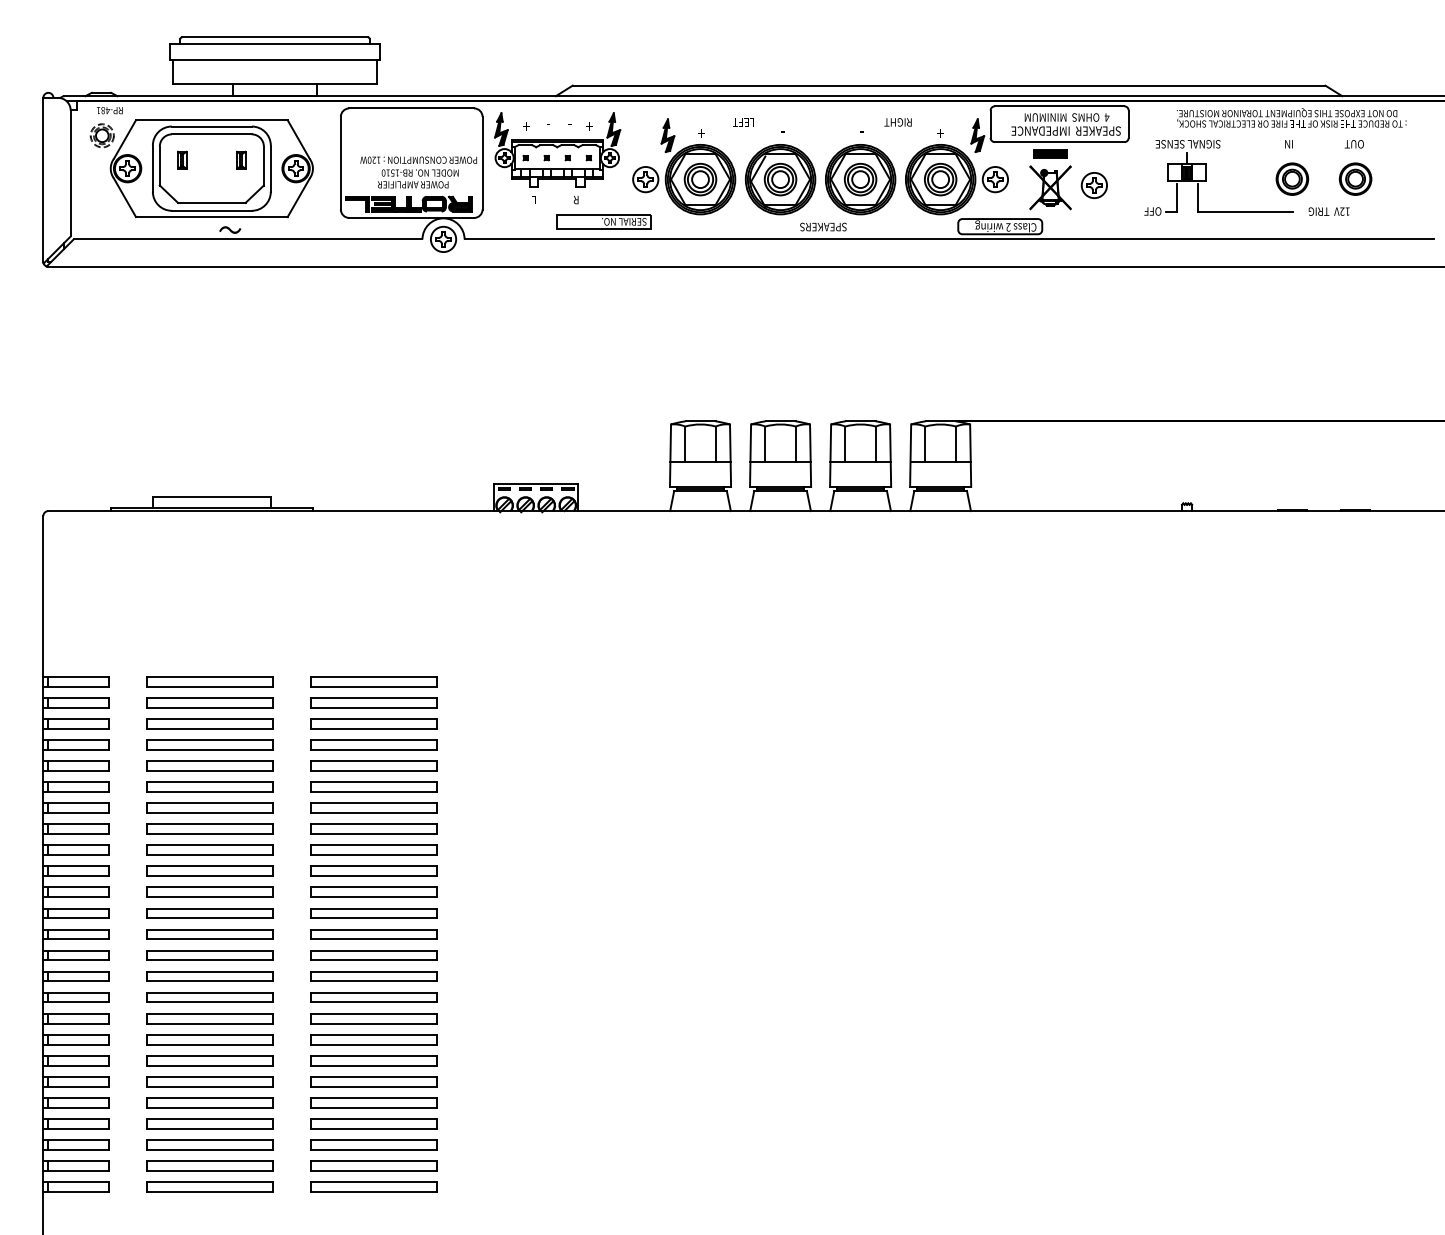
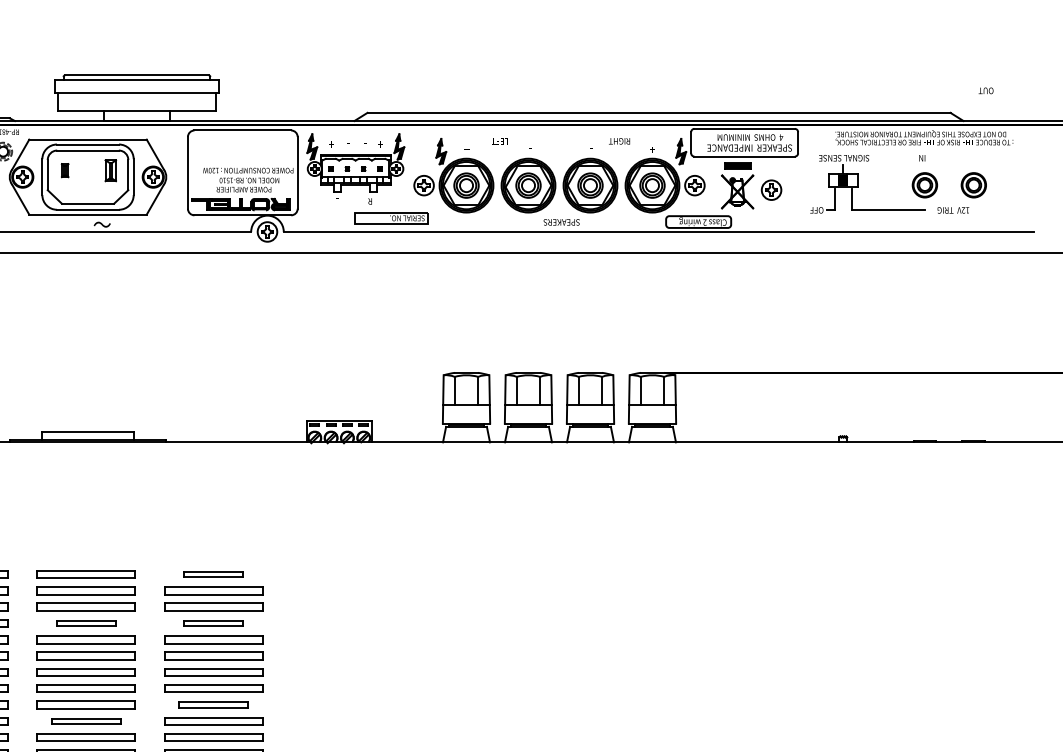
text: (1354, 144) -> (986, 91), moved
part: (241, 159) -> (111, 170), size x1.6
part: (373, 681) -> (213, 574), size x0.6
part: (209, 744) -> (86, 623), size x0.6
part: (373, 744) -> (213, 623), size x0.6
part: (373, 849) -> (213, 704), size x0.7
part: (209, 870) -> (86, 720), size x0.7

